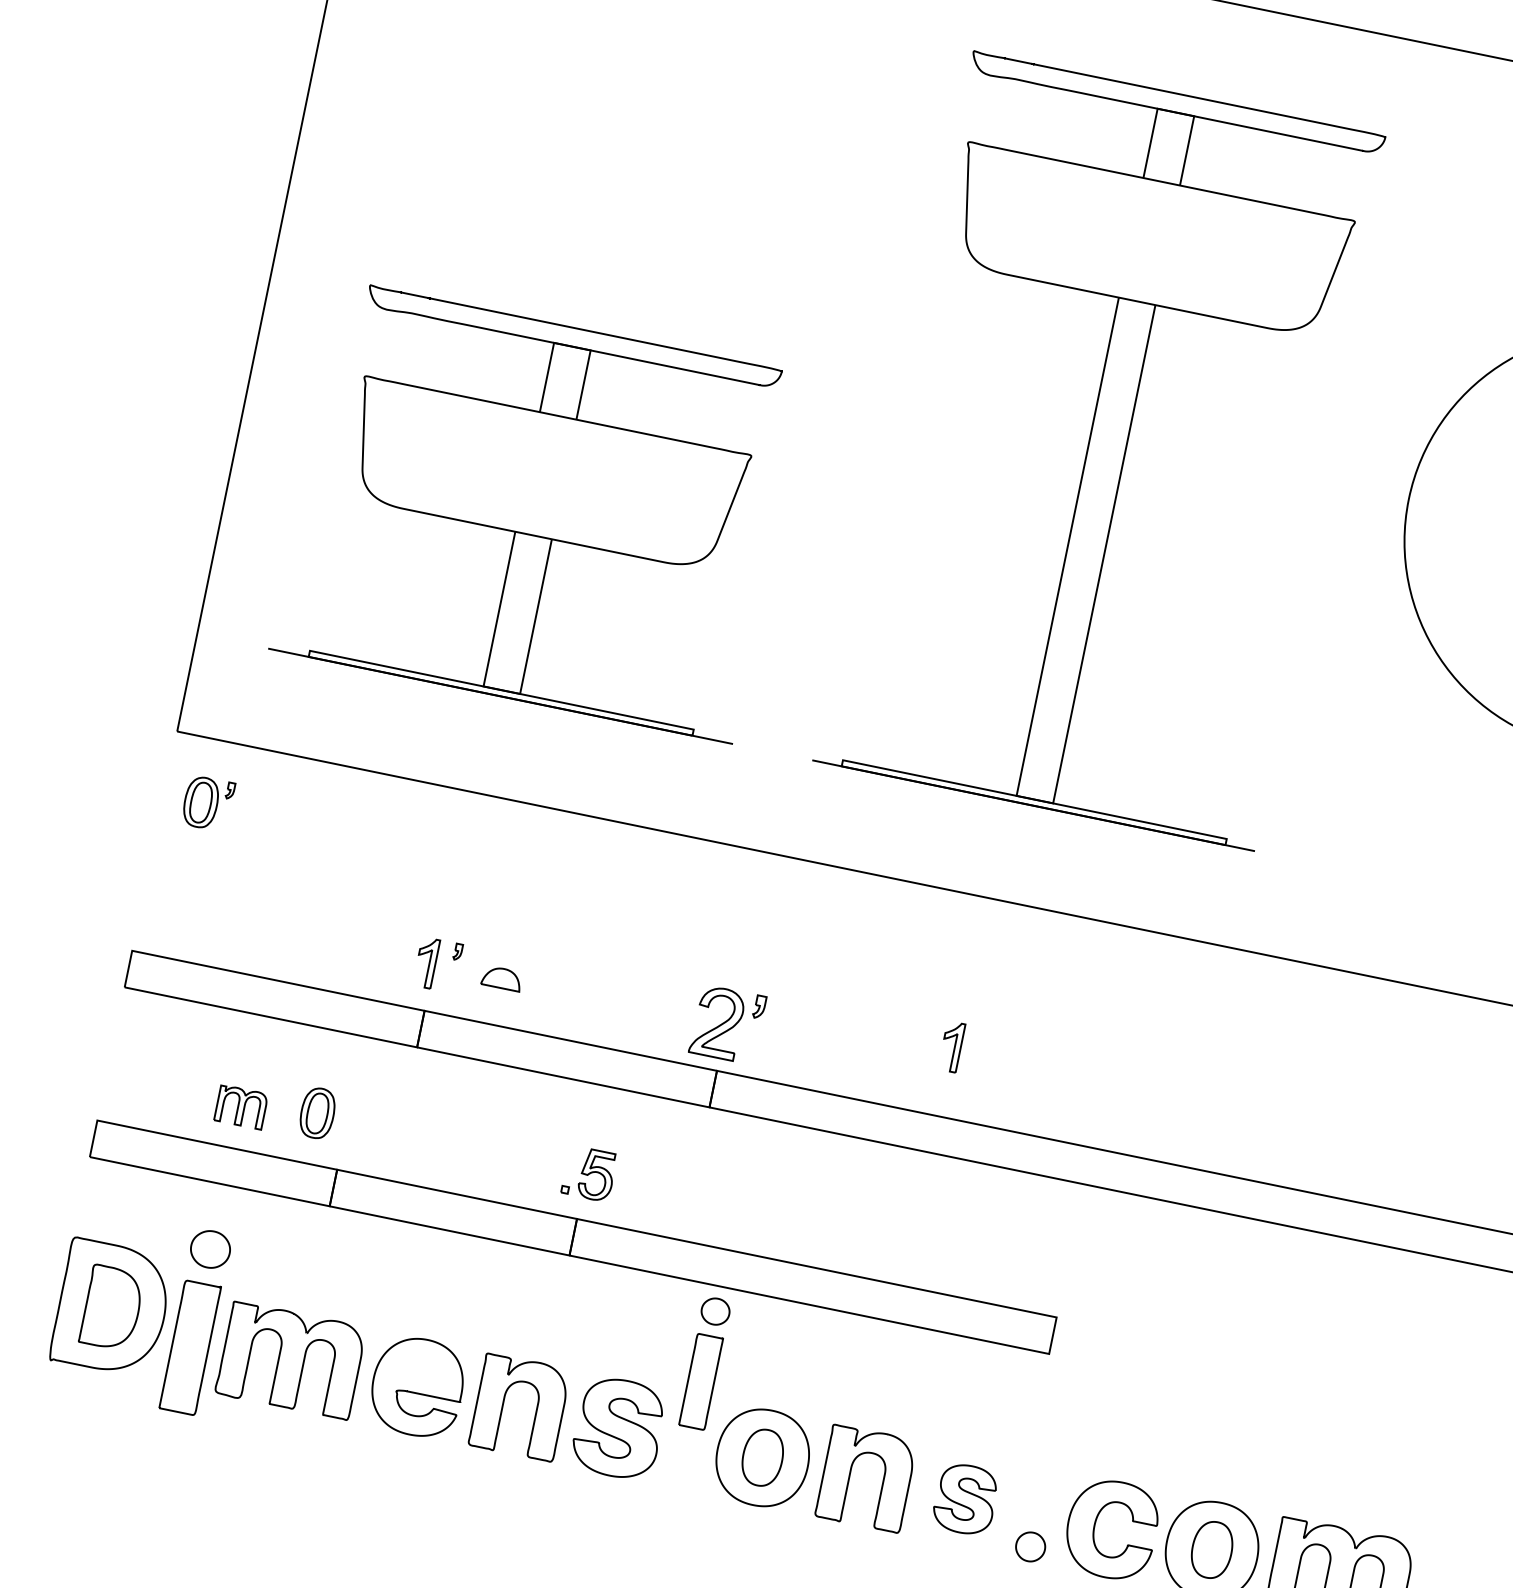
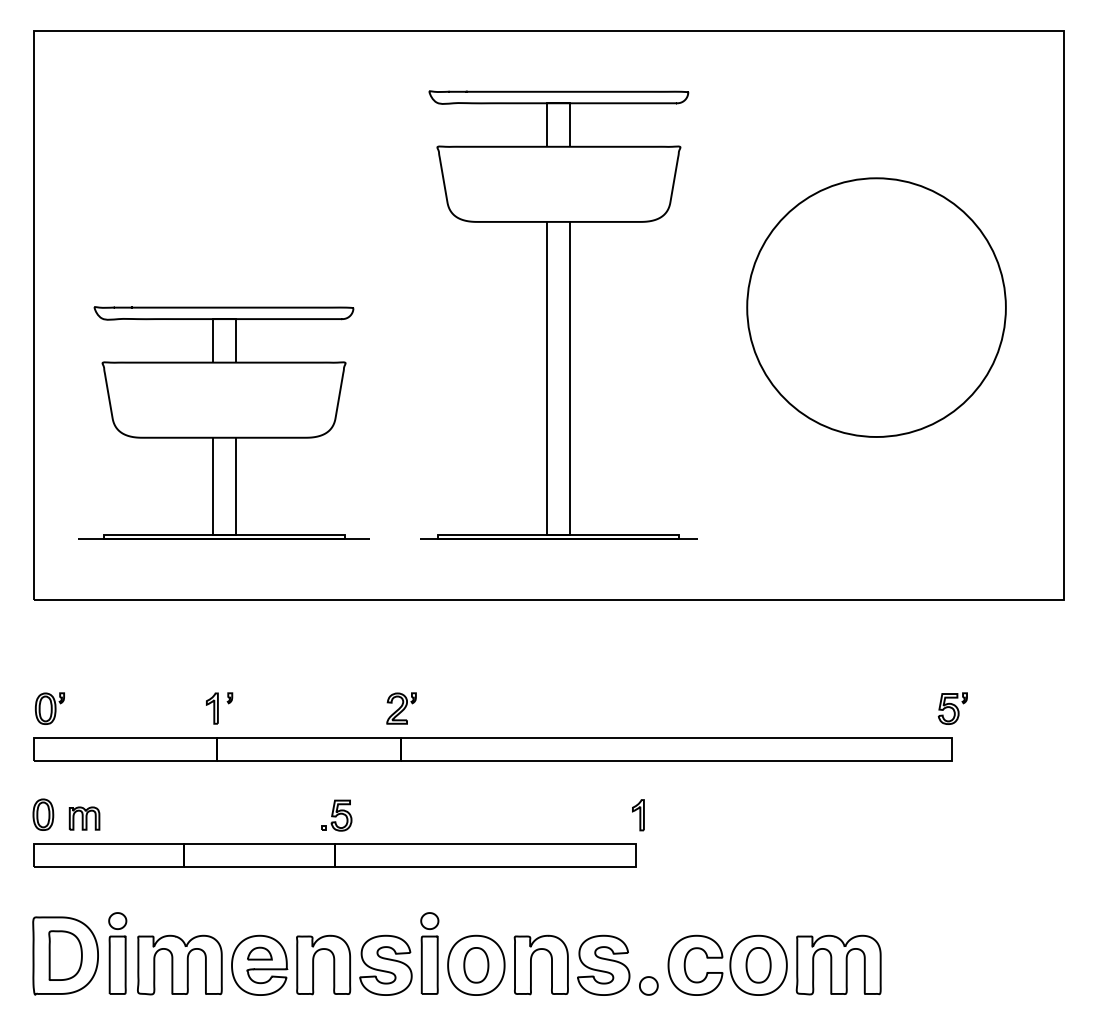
part: (207, 803) -> (49, 708), moved
part: (501, 978) -> (259, 953), moved
part: (727, 1024) -> (401, 708), size x0.71
part: (951, 1047) -> (638, 815), moved
part: (241, 1107) -> (84, 818), moved
part: (317, 1112) -> (43, 814), moved
part: (195, 1321) -> (117, 953), size x0.71
part: (704, 1363) -> (429, 953), moved
part: (965, 1497) -> (603, 964), size x1.43

